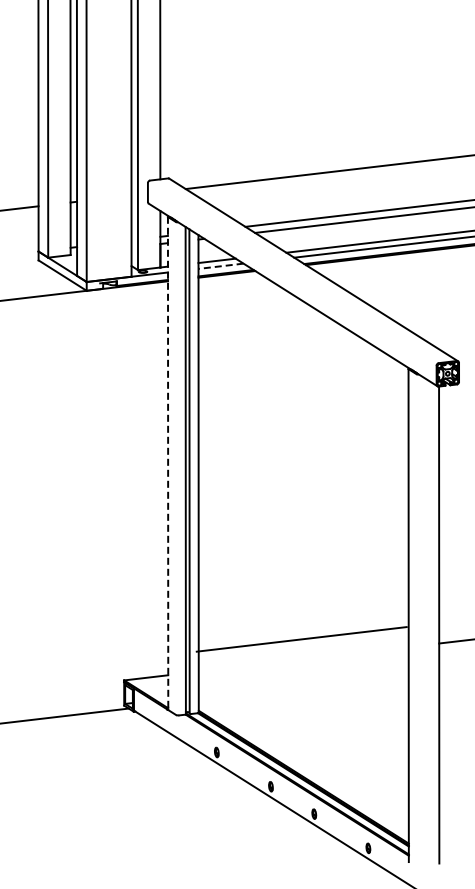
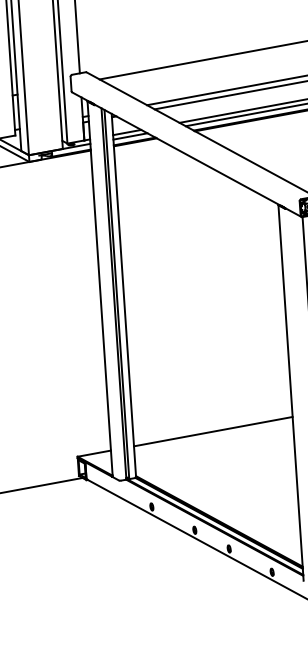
line: (221, 266) -> (130, 136), dashed -> solid
line: (168, 463) -> (100, 289), dashed -> solid
line: (301, 639) -> (213, 431), moved

